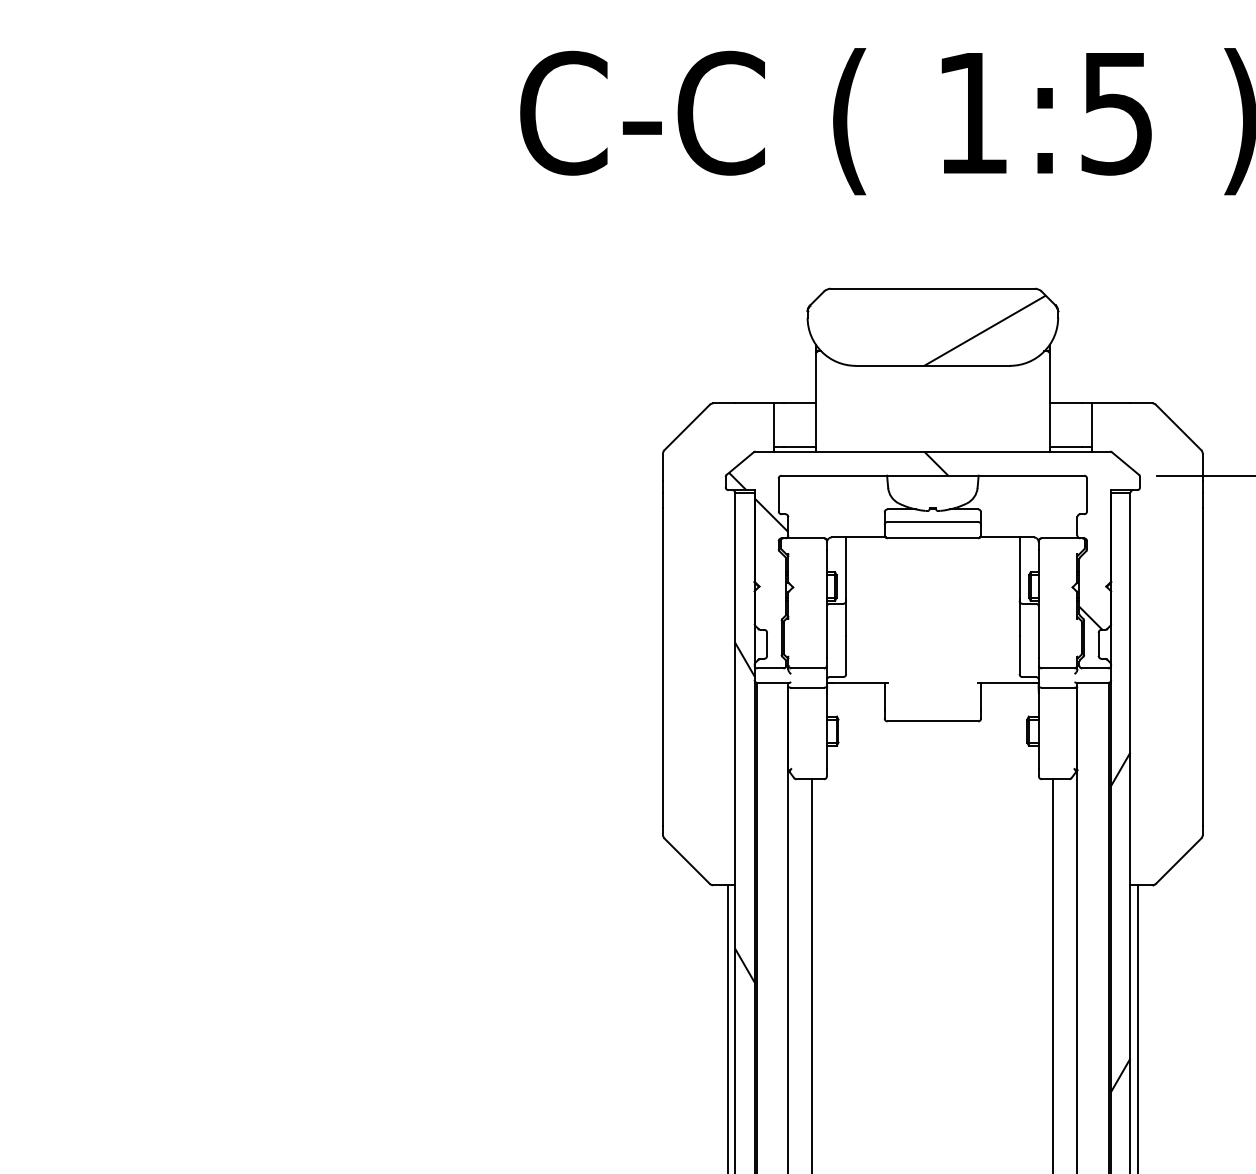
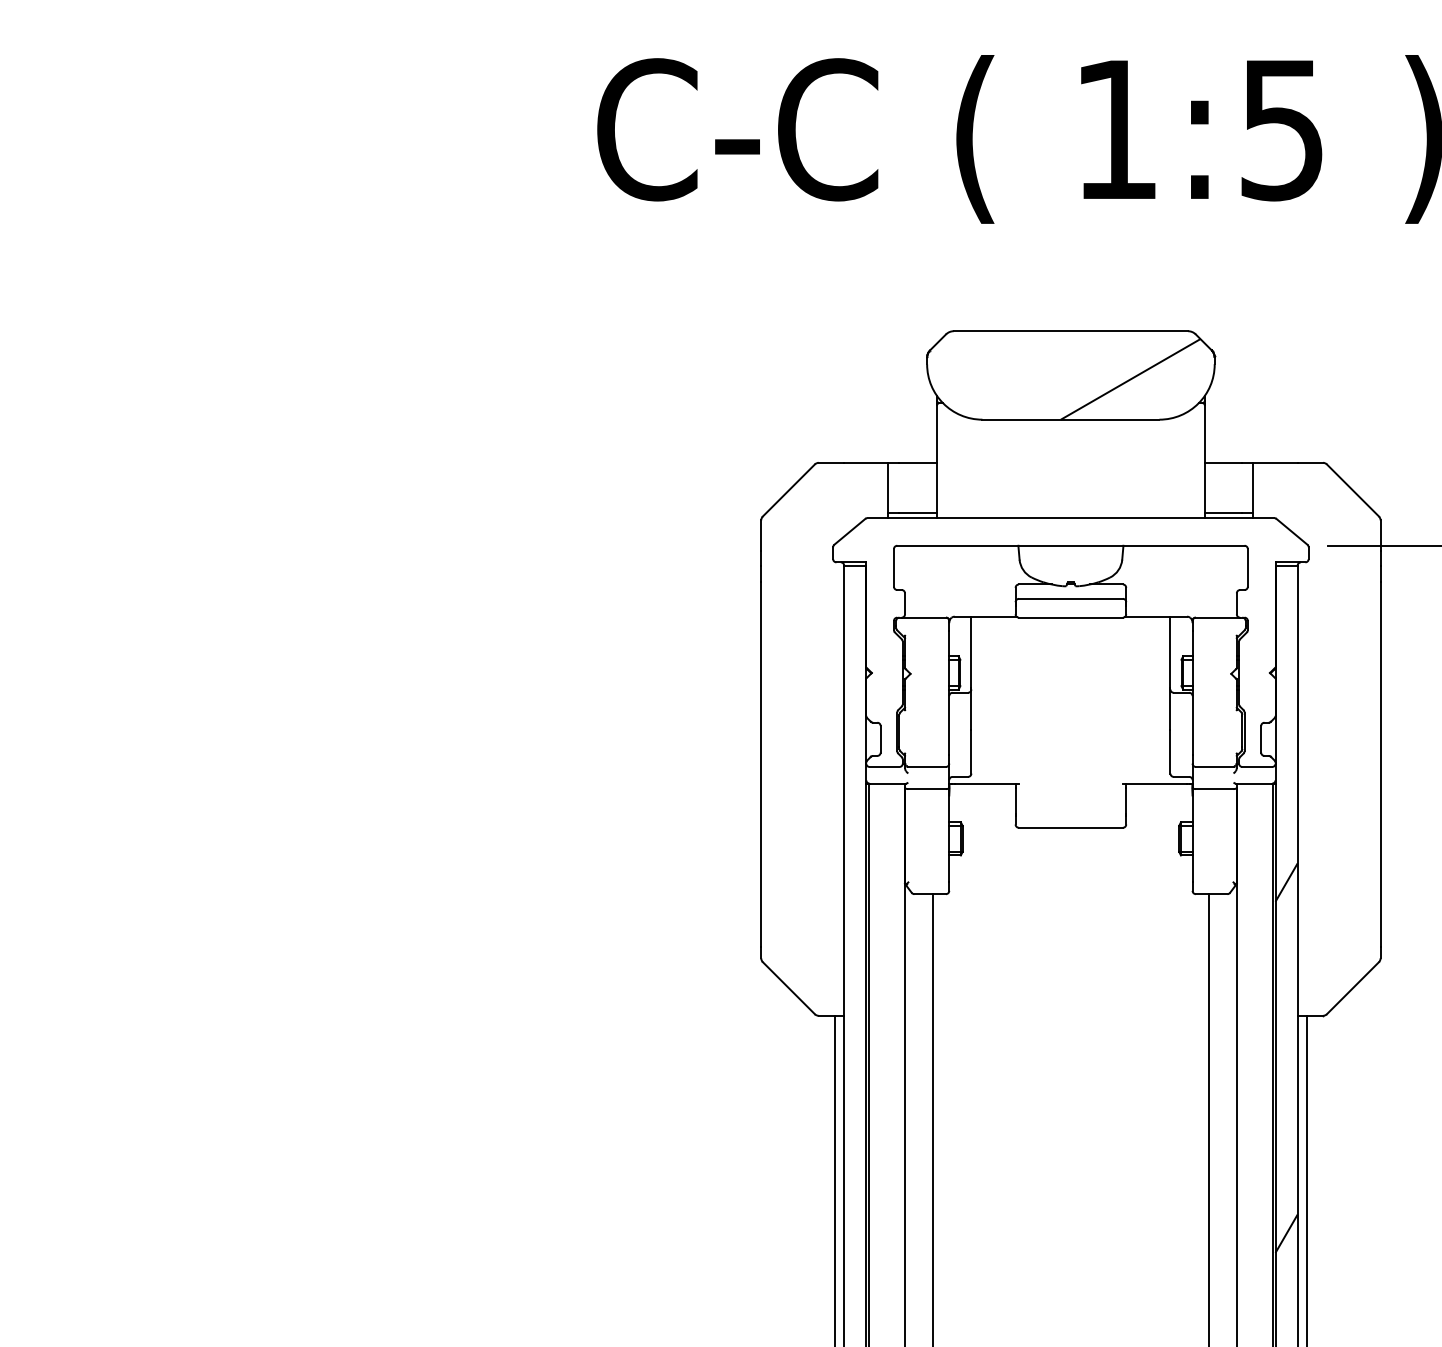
hatch: (915, 540) -> (1051, 620), removed
hatch: (745, 812) -> (855, 932), removed

